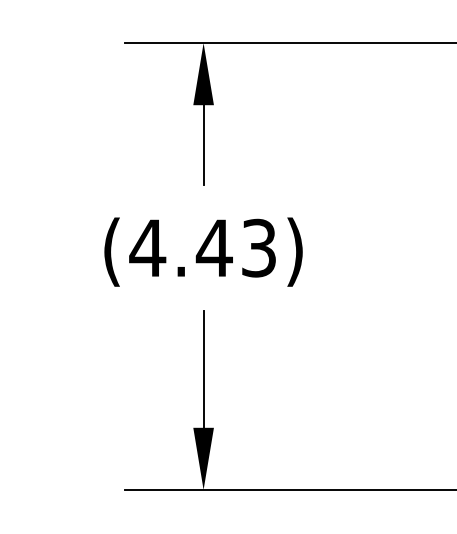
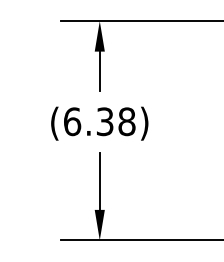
text: (203, 247) -> (99, 121), (4.43) -> (6.38)

